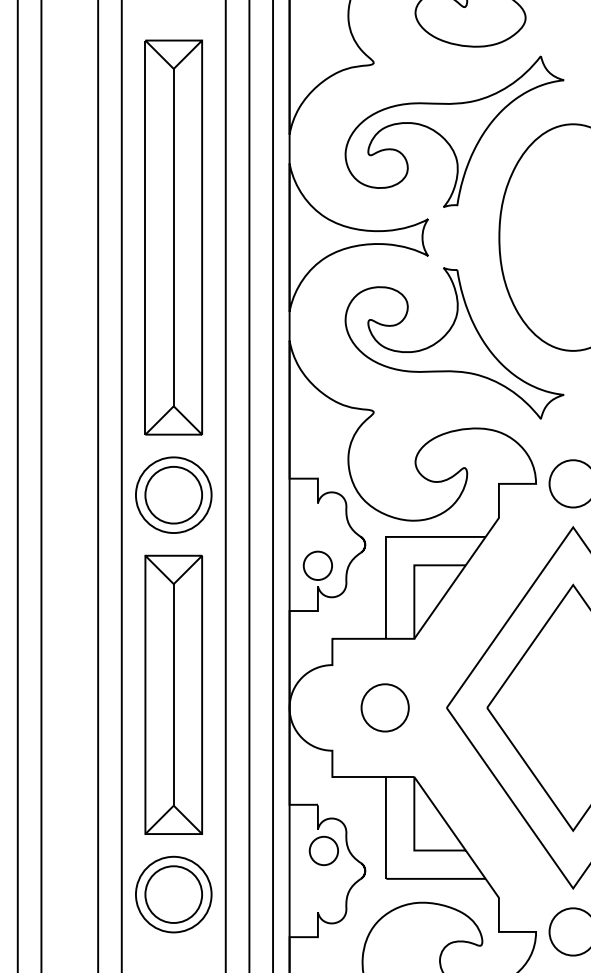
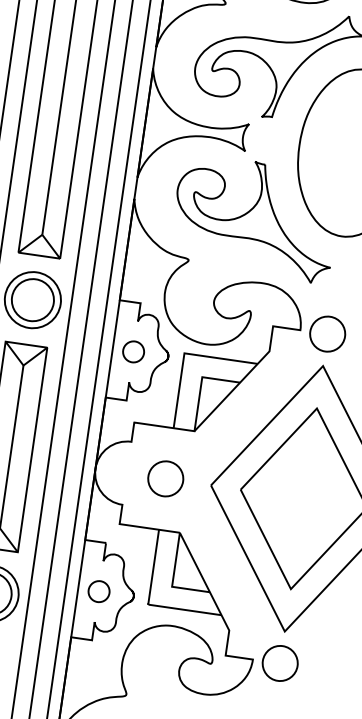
part: (317, 565) -> (133, 351), moved
part: (323, 850) -> (98, 591), moved

